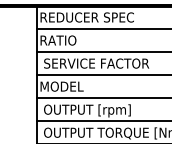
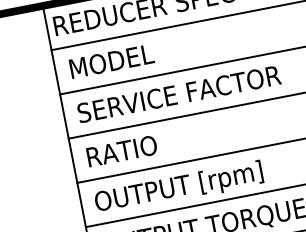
text: (63, 40) -> (106, 62), RATIO -> MODEL
text: (61, 86) -> (120, 151), MODEL -> RATIO

